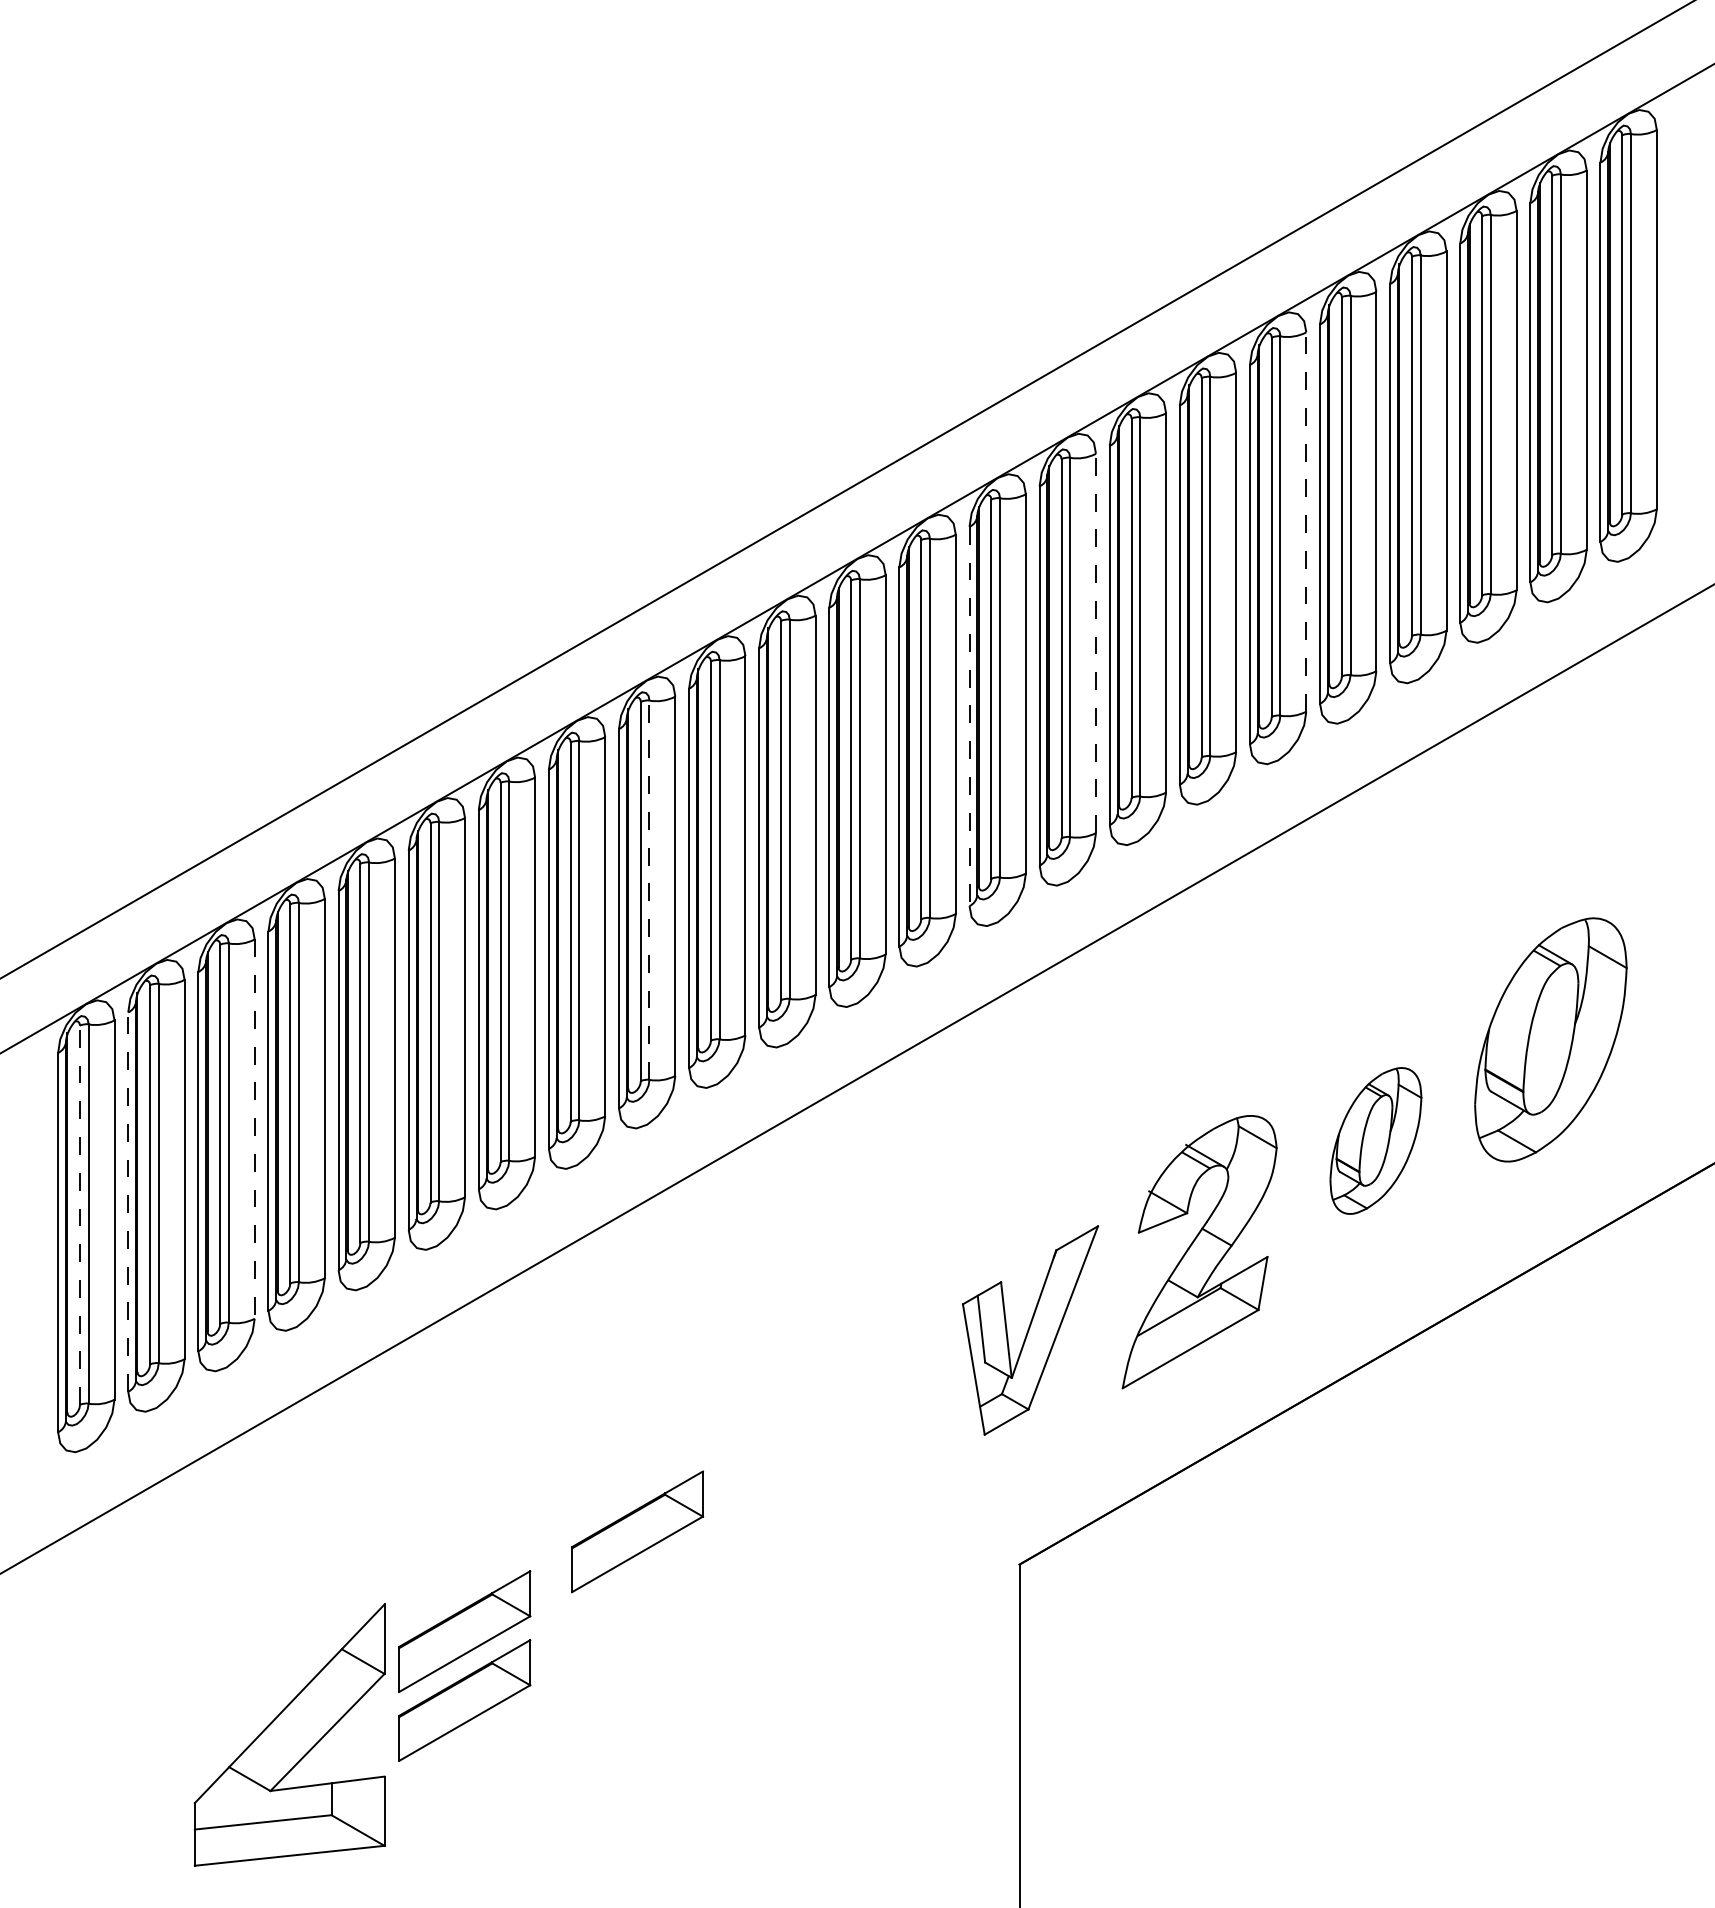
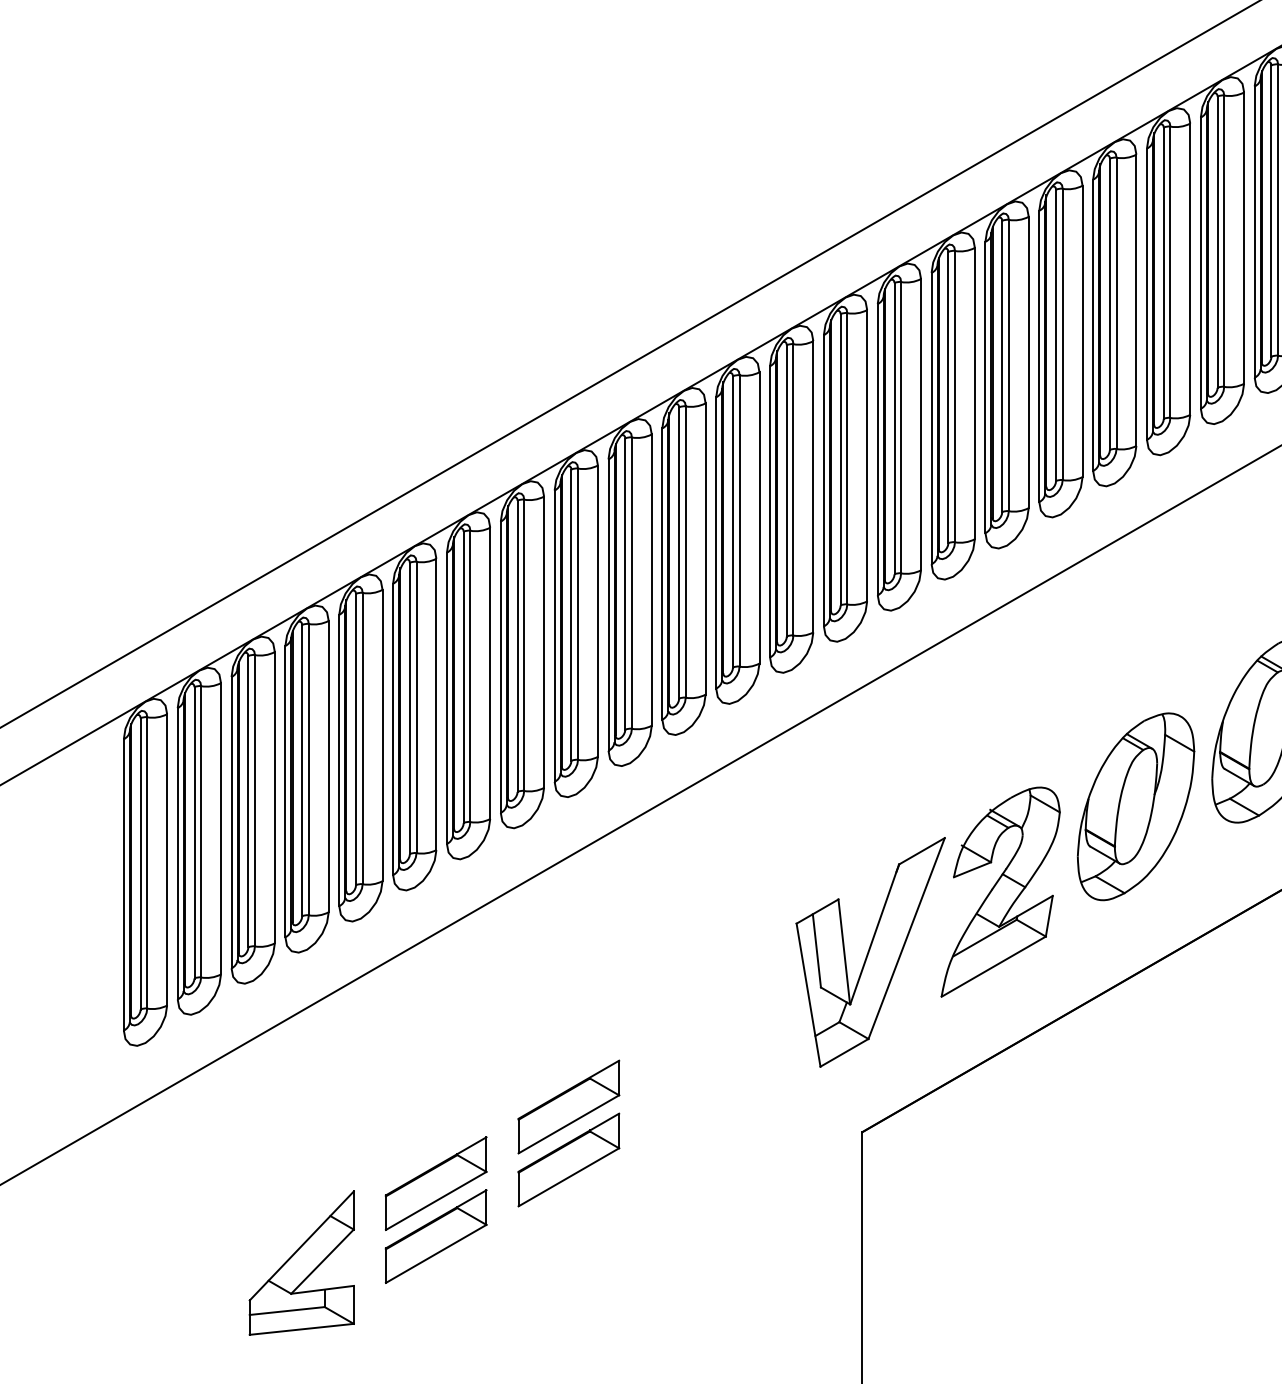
line: (1306, 522) -> (1082, 331), dashed -> solid
line: (1096, 643) -> (921, 424), dashed -> solid
line: (969, 716) -> (823, 480), dashed -> solid
line: (649, 890) -> (578, 614), dashed -> solid
line: (254, 1129) -> (274, 797), dashed -> solid
part: (1375, 1140) -> (1135, 806), size x1.67
line: (128, 1202) -> (177, 854), dashed -> solid
line: (80, 1215) -> (141, 864), dashed -> solid
part: (1030, 1330) -> (870, 952), size x1.43
part: (637, 1600) -> (568, 1159), added
part: (289, 1734) -> (301, 1262), size x0.71

